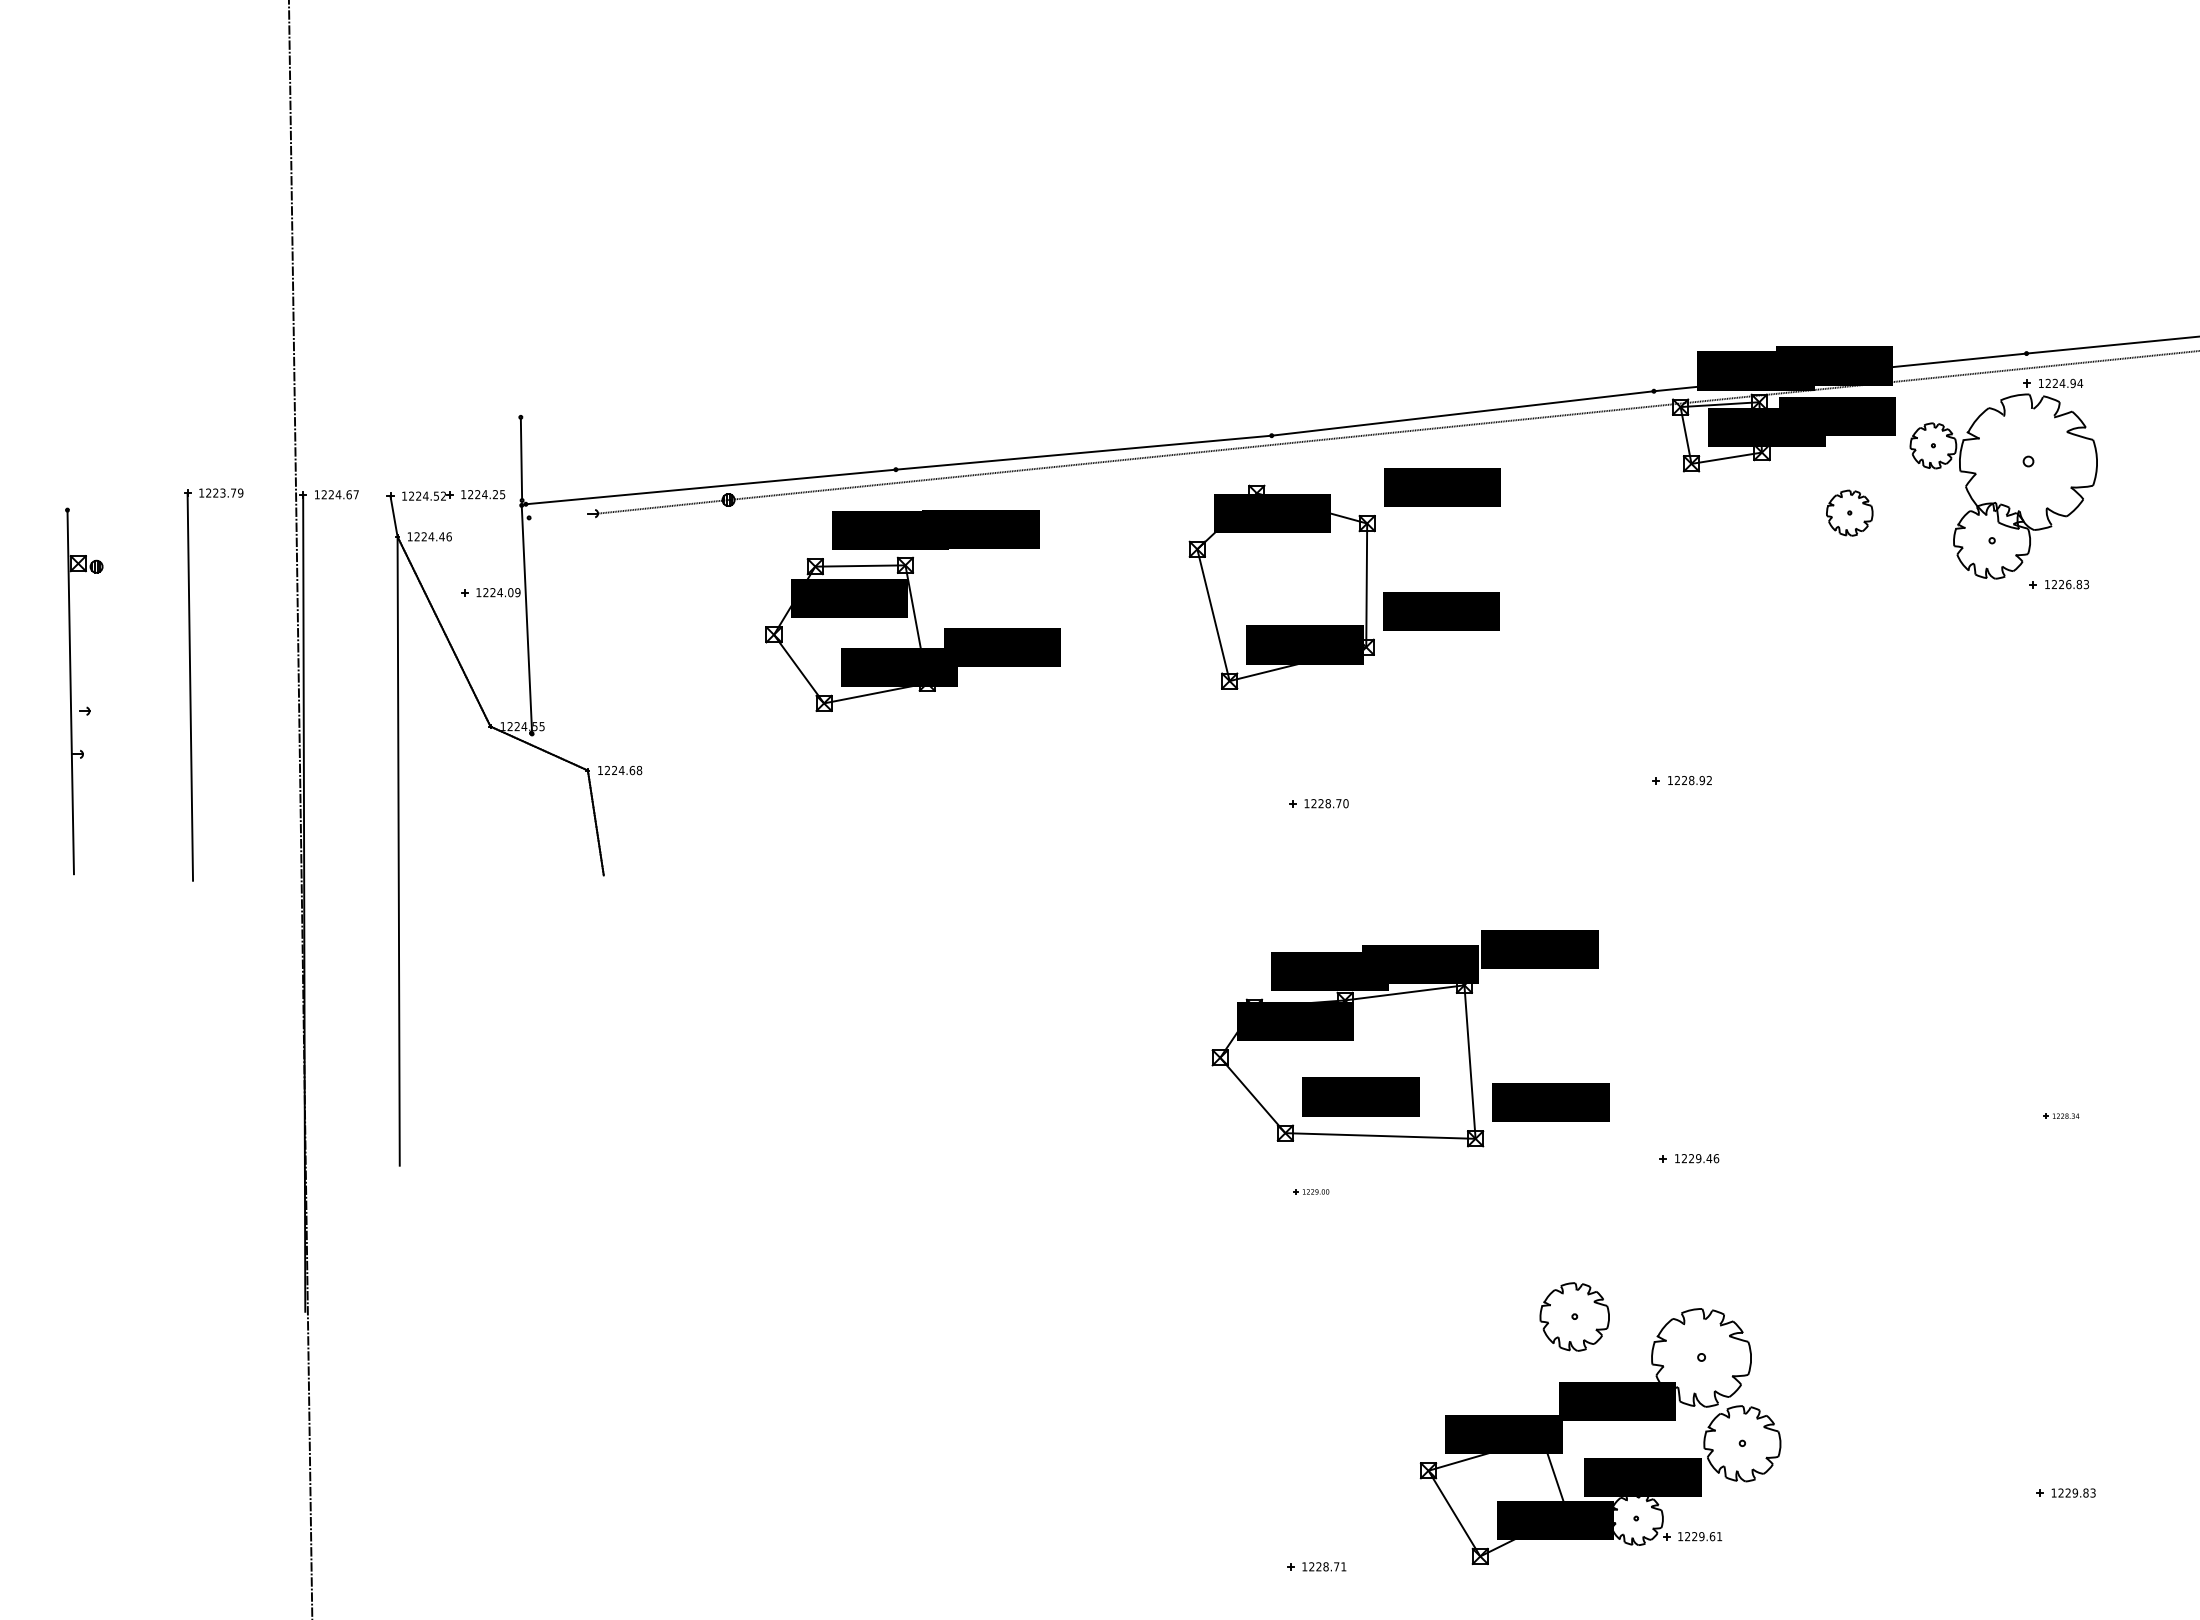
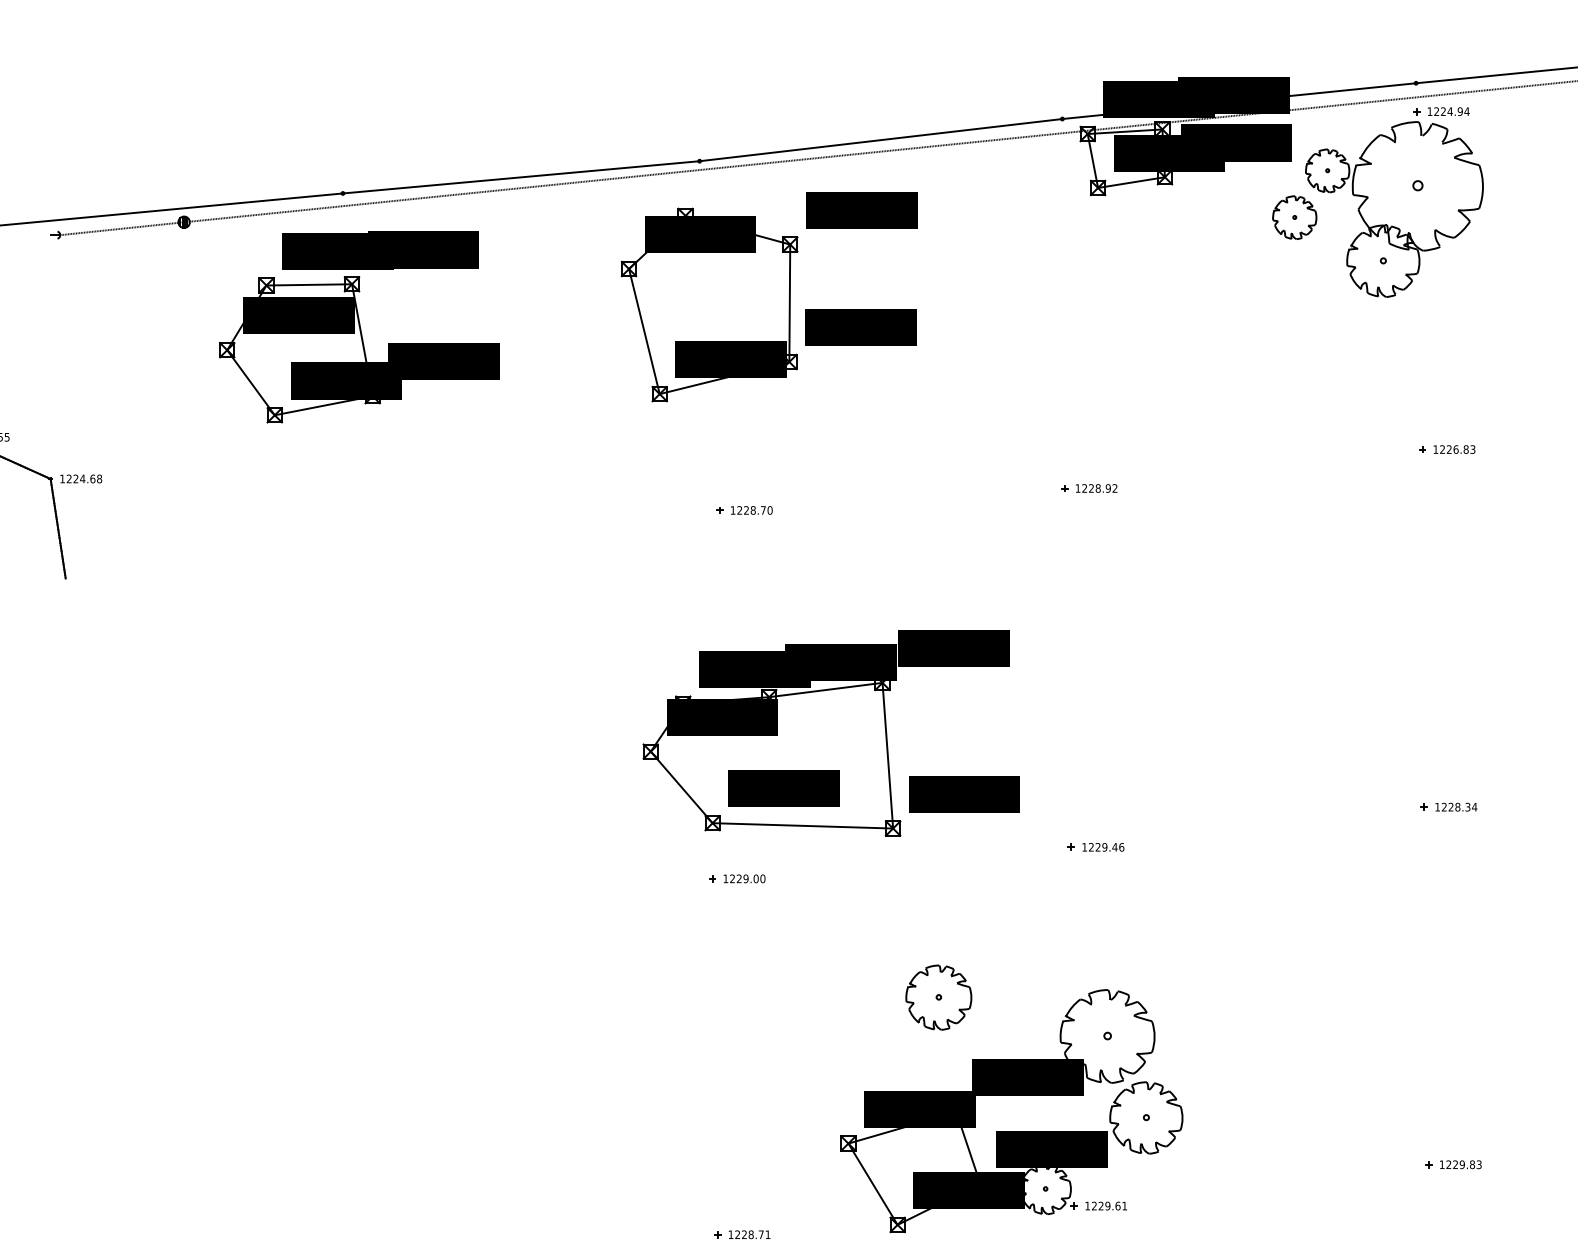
part: (1849, 512) -> (1294, 217), moved
part: (2058, 584) -> (1446, 449), moved
part: (2061, 1115) -> (1449, 806), size x1.67
part: (1311, 1191) -> (737, 878), size x1.67
part: (1574, 1316) -> (938, 997), moved

